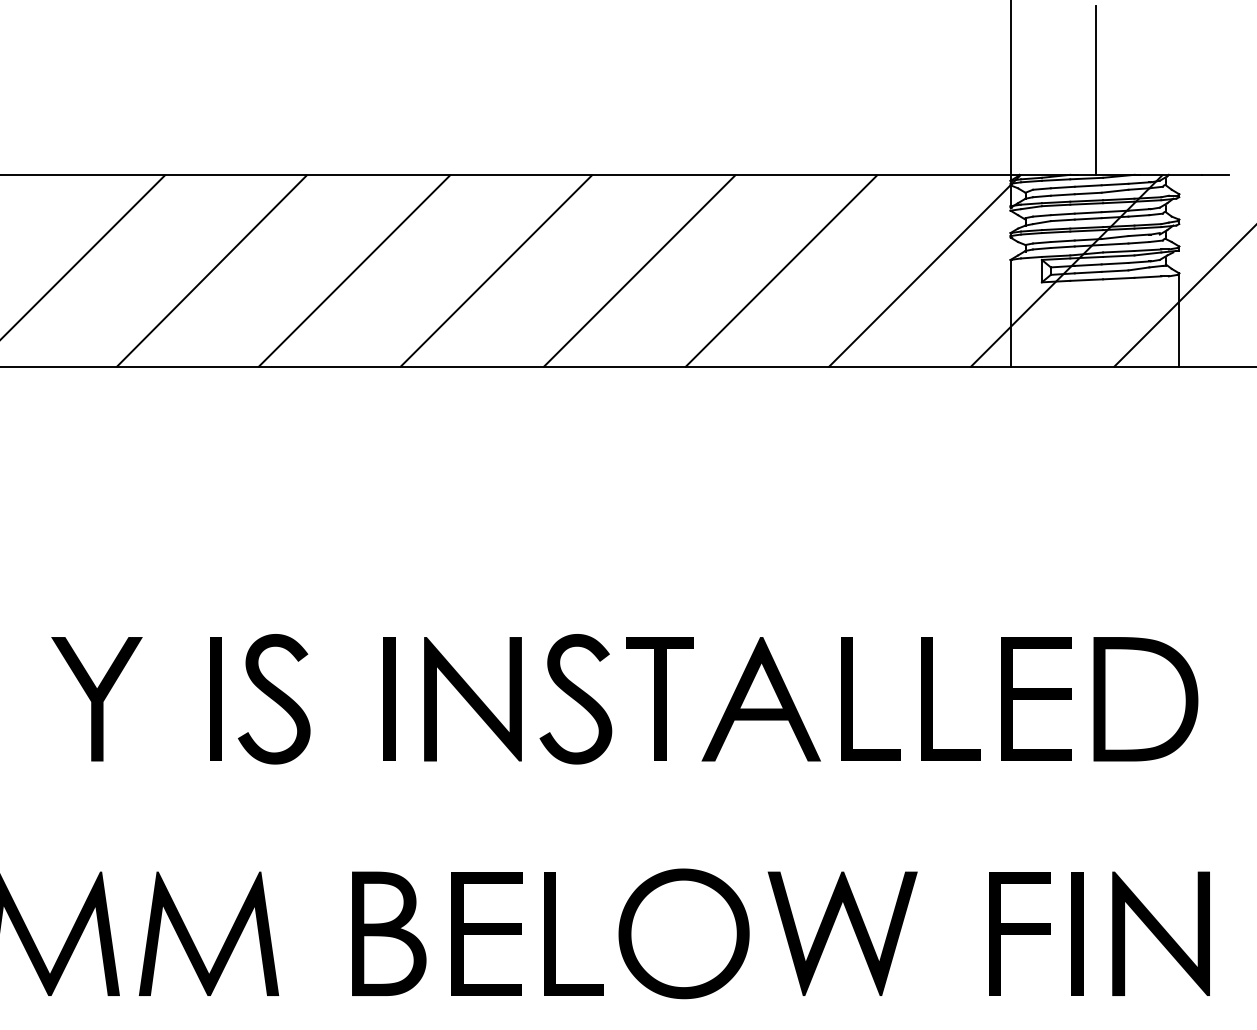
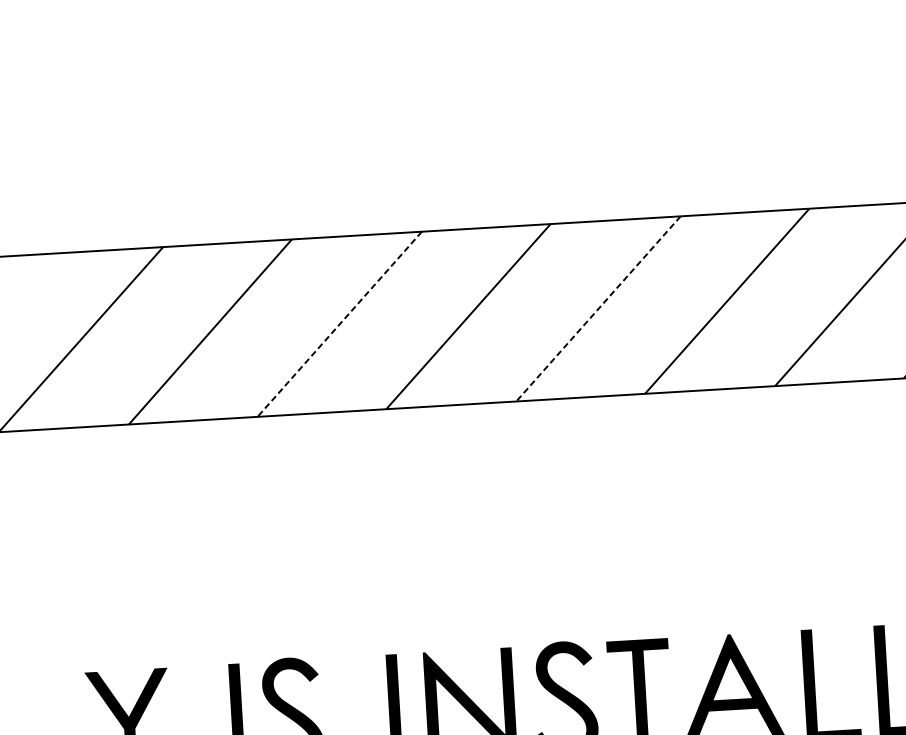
line: (354, 271) -> (339, 324), solid -> dashed
line: (639, 271) -> (598, 309), solid -> dashed

